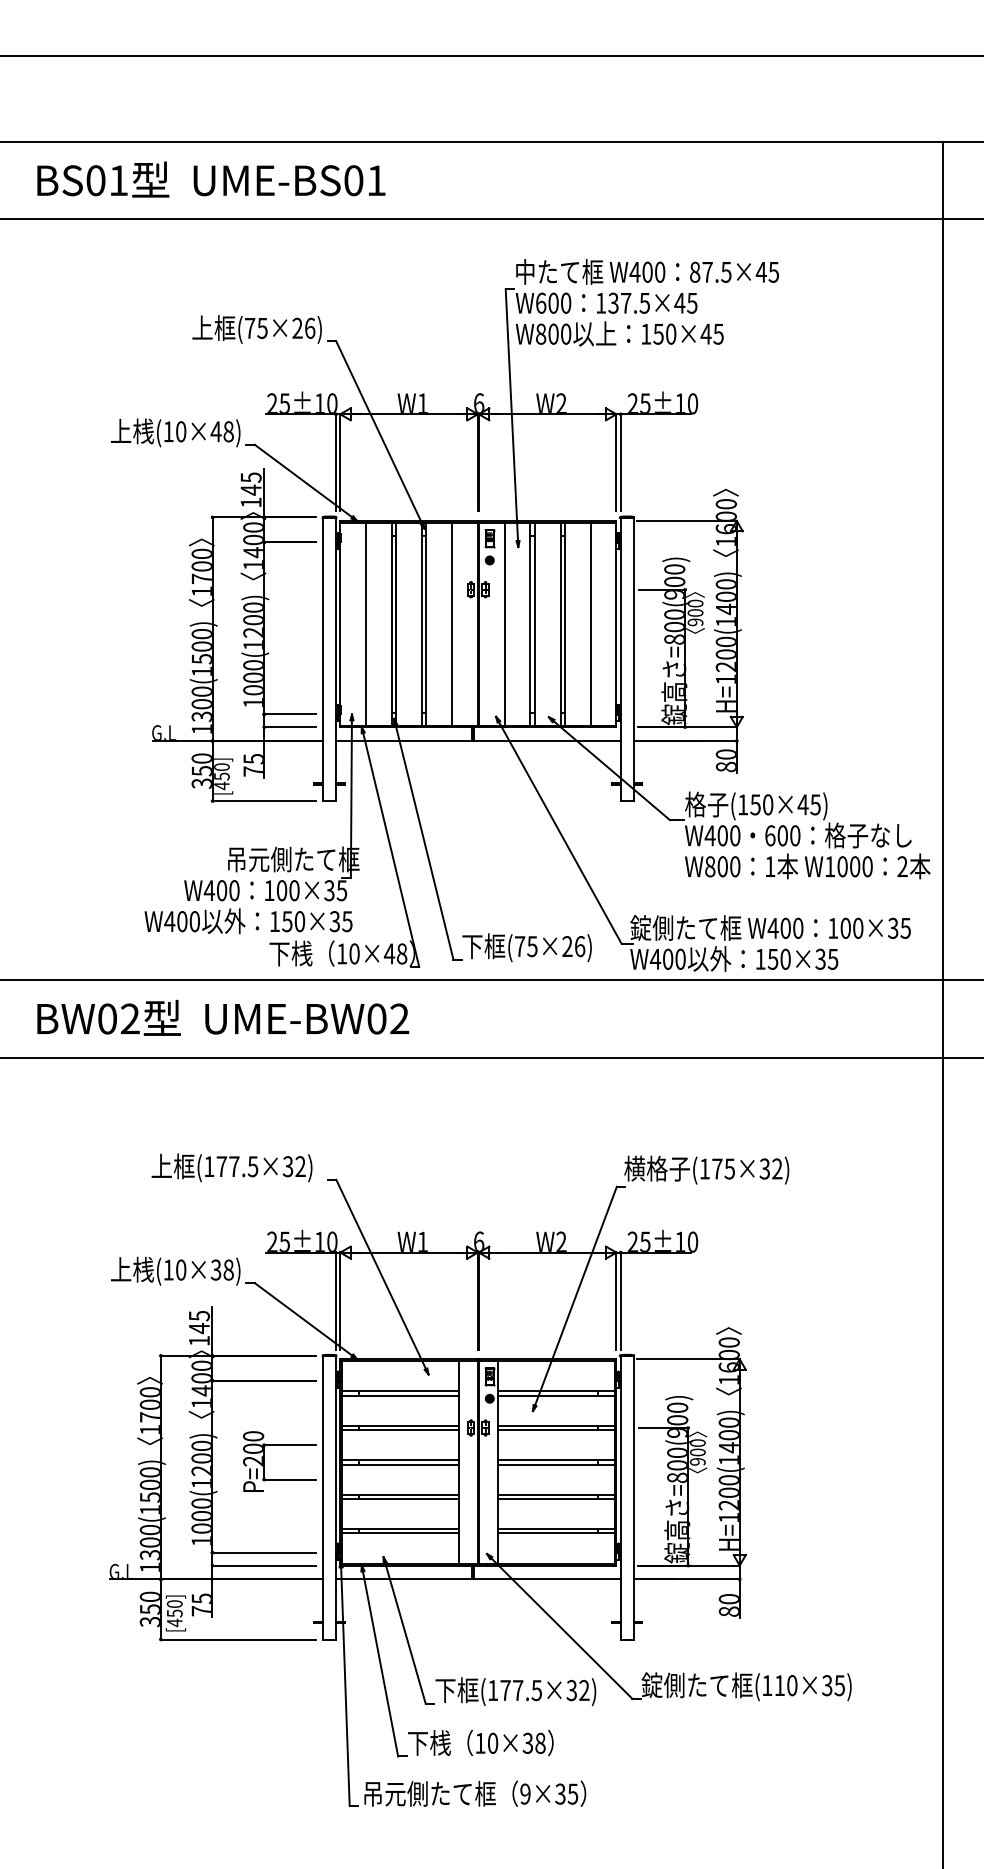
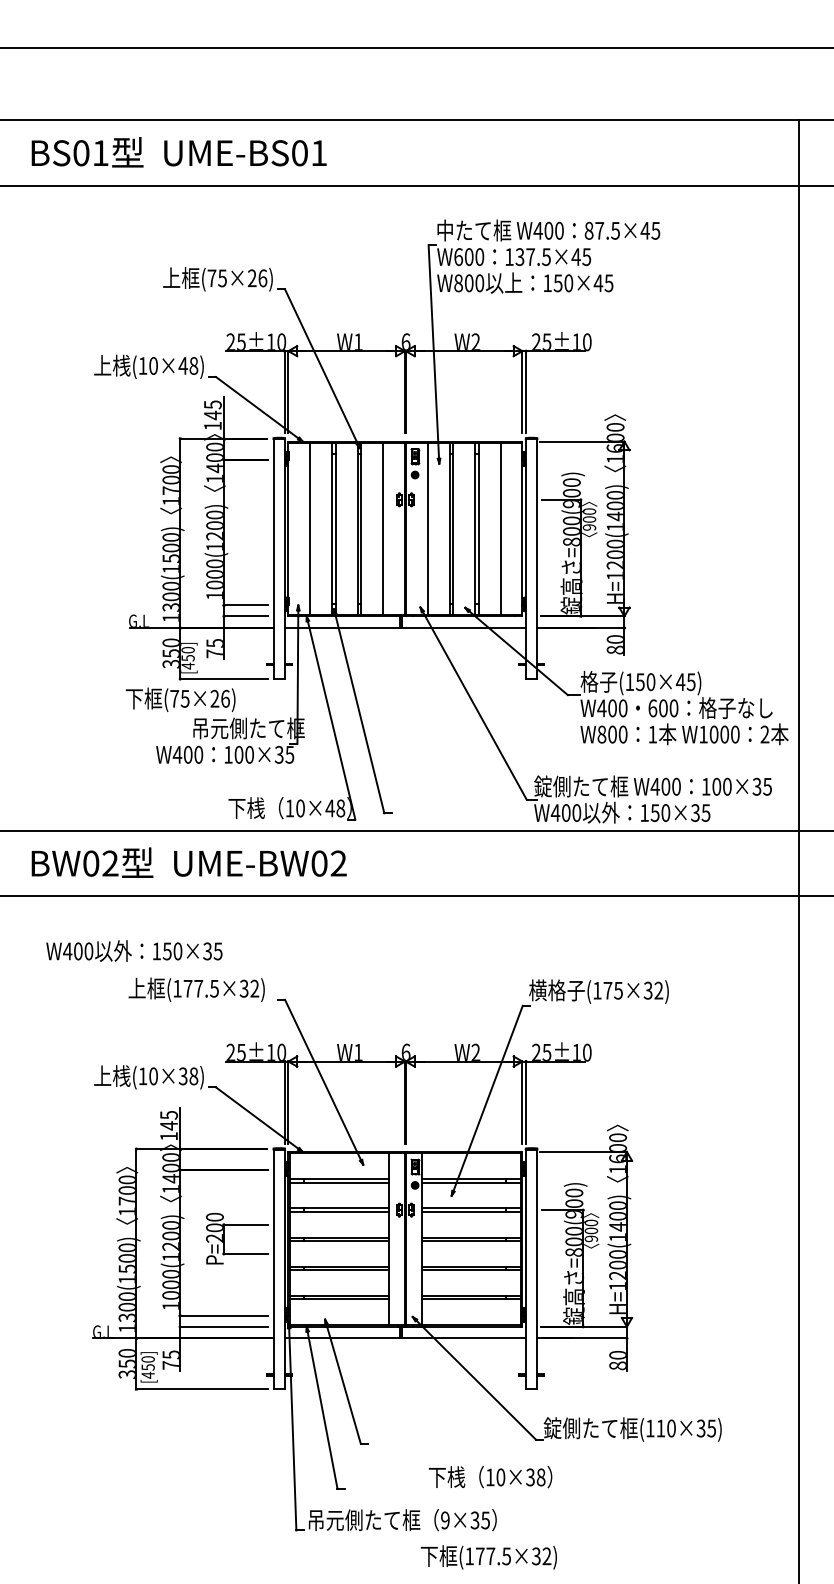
text: (248, 921) -> (134, 951), moved
text: (526, 947) -> (180, 699), moved
text: (515, 1691) -> (488, 1557), moved
text: (480, 1742) -> (490, 1476), moved

